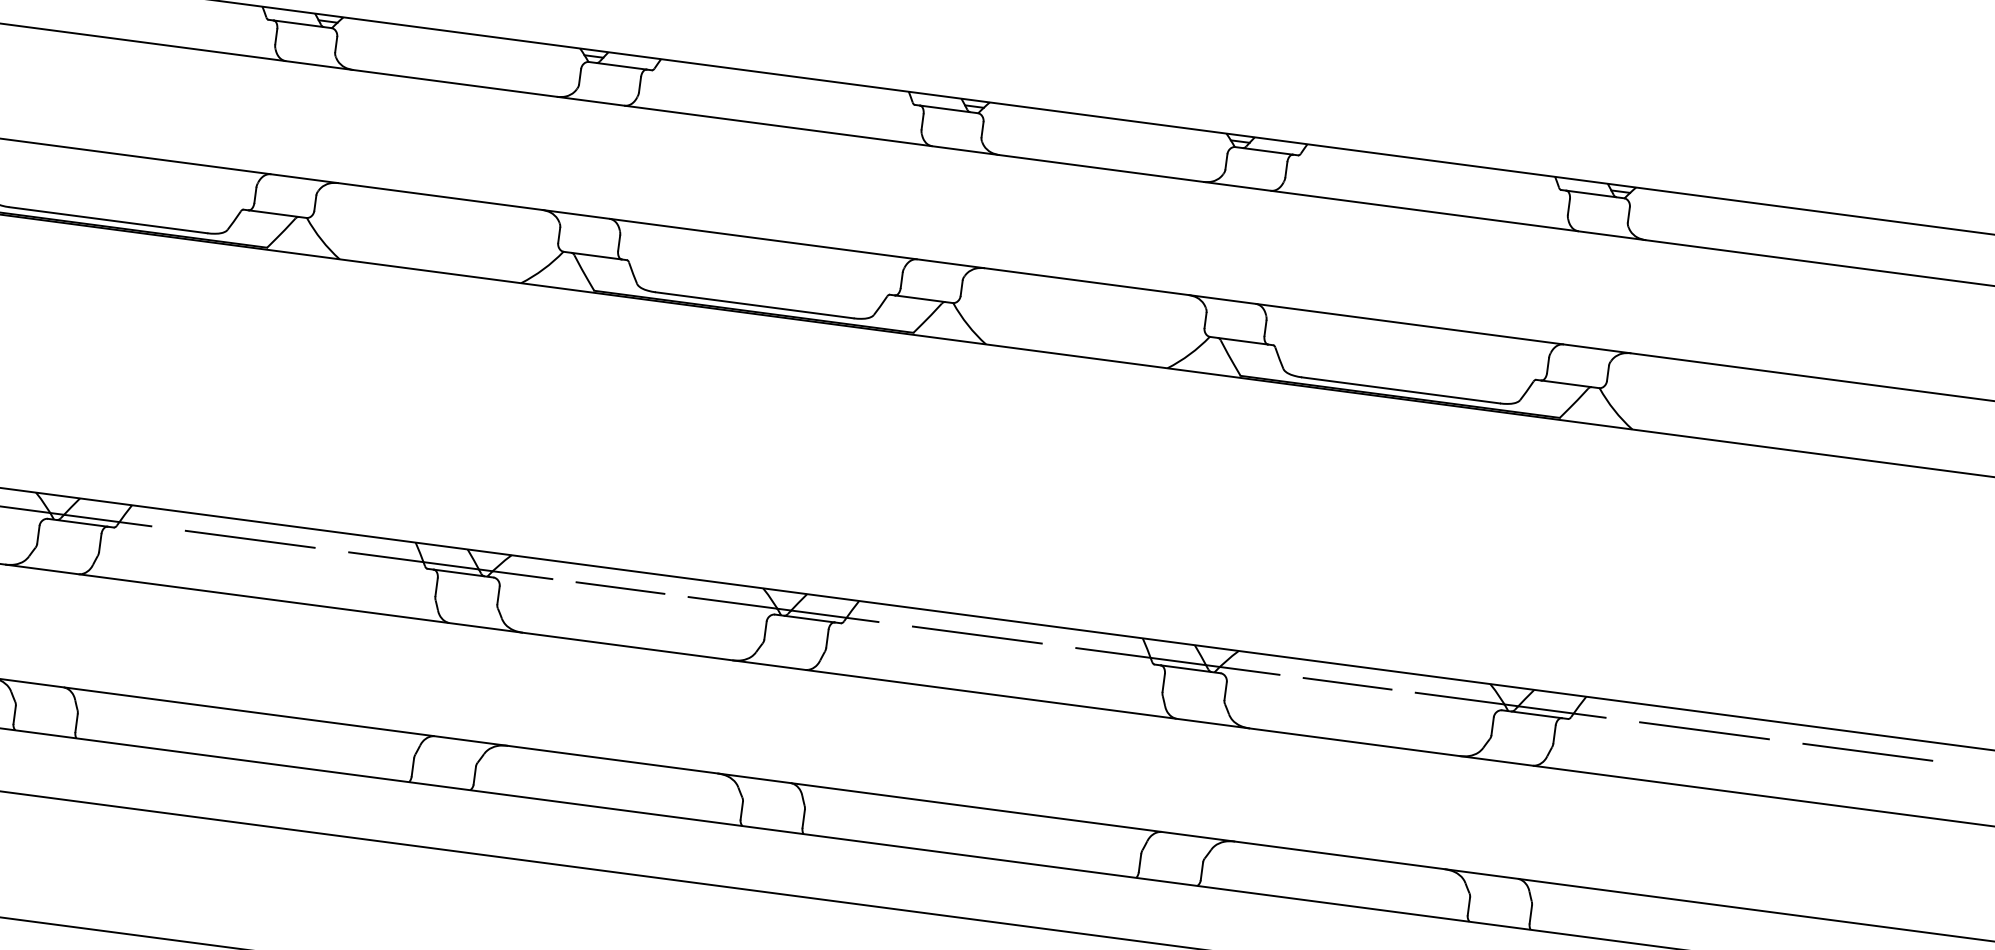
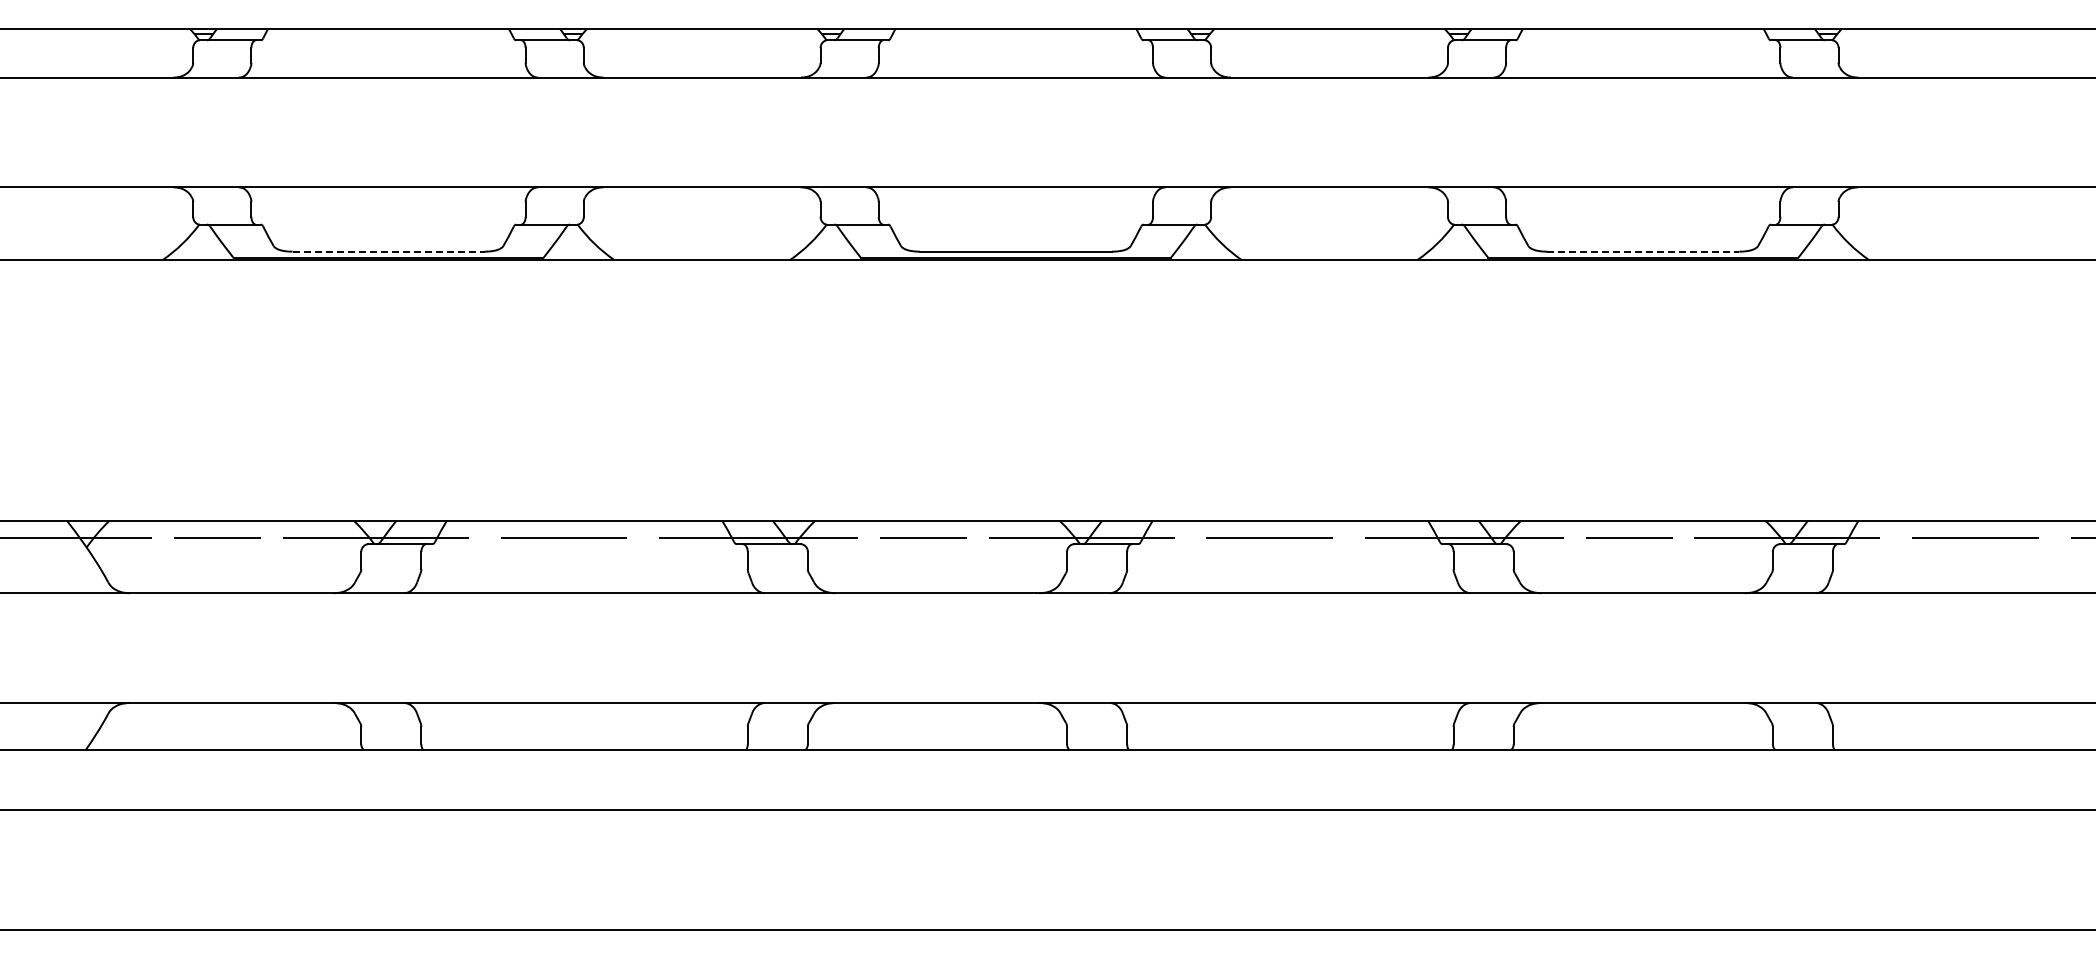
line: (109, 220) -> (389, 251), solid -> dashed
line: (1401, 390) -> (1643, 251), solid -> dashed

